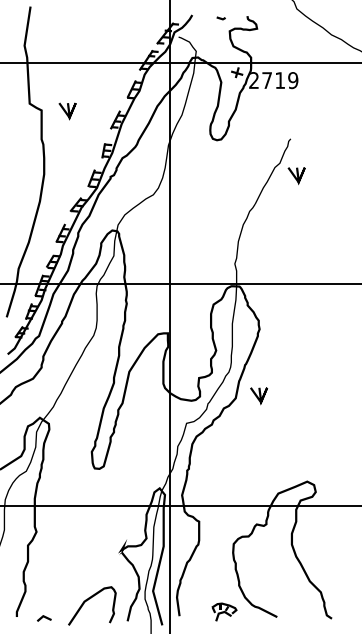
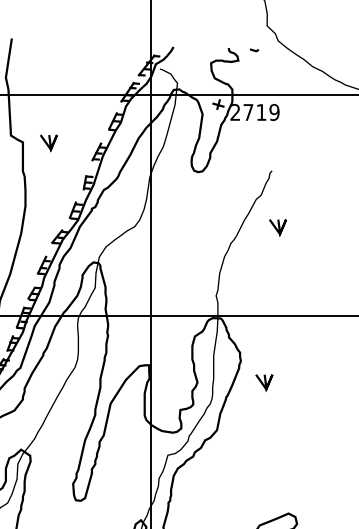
line: (220, 18) -> (253, 50), moved
line: (296, 174) -> (277, 226), moved
line: (259, 396) -> (264, 383), moved

